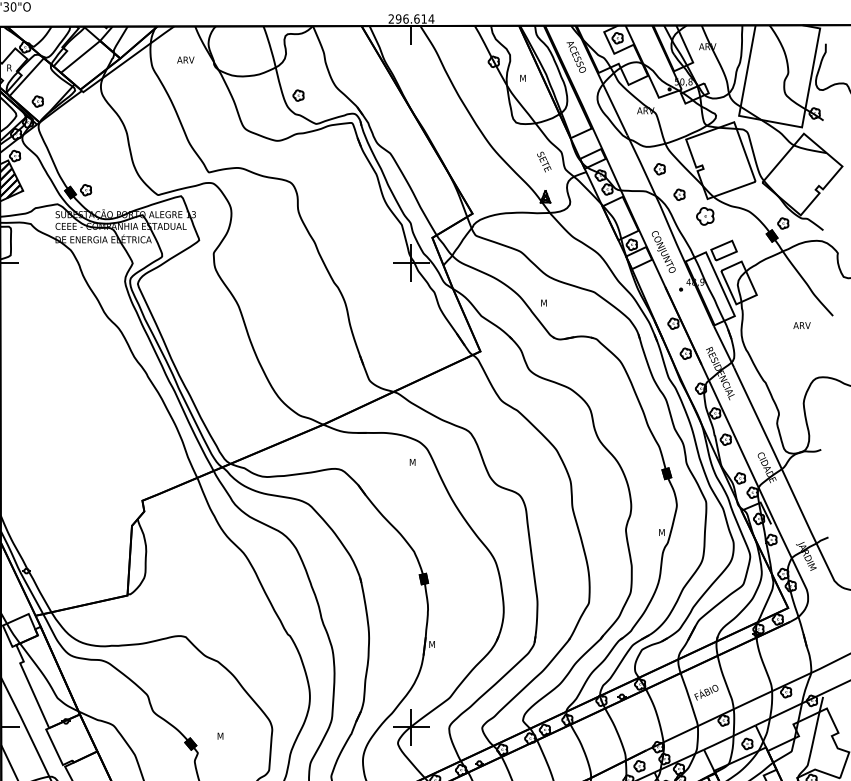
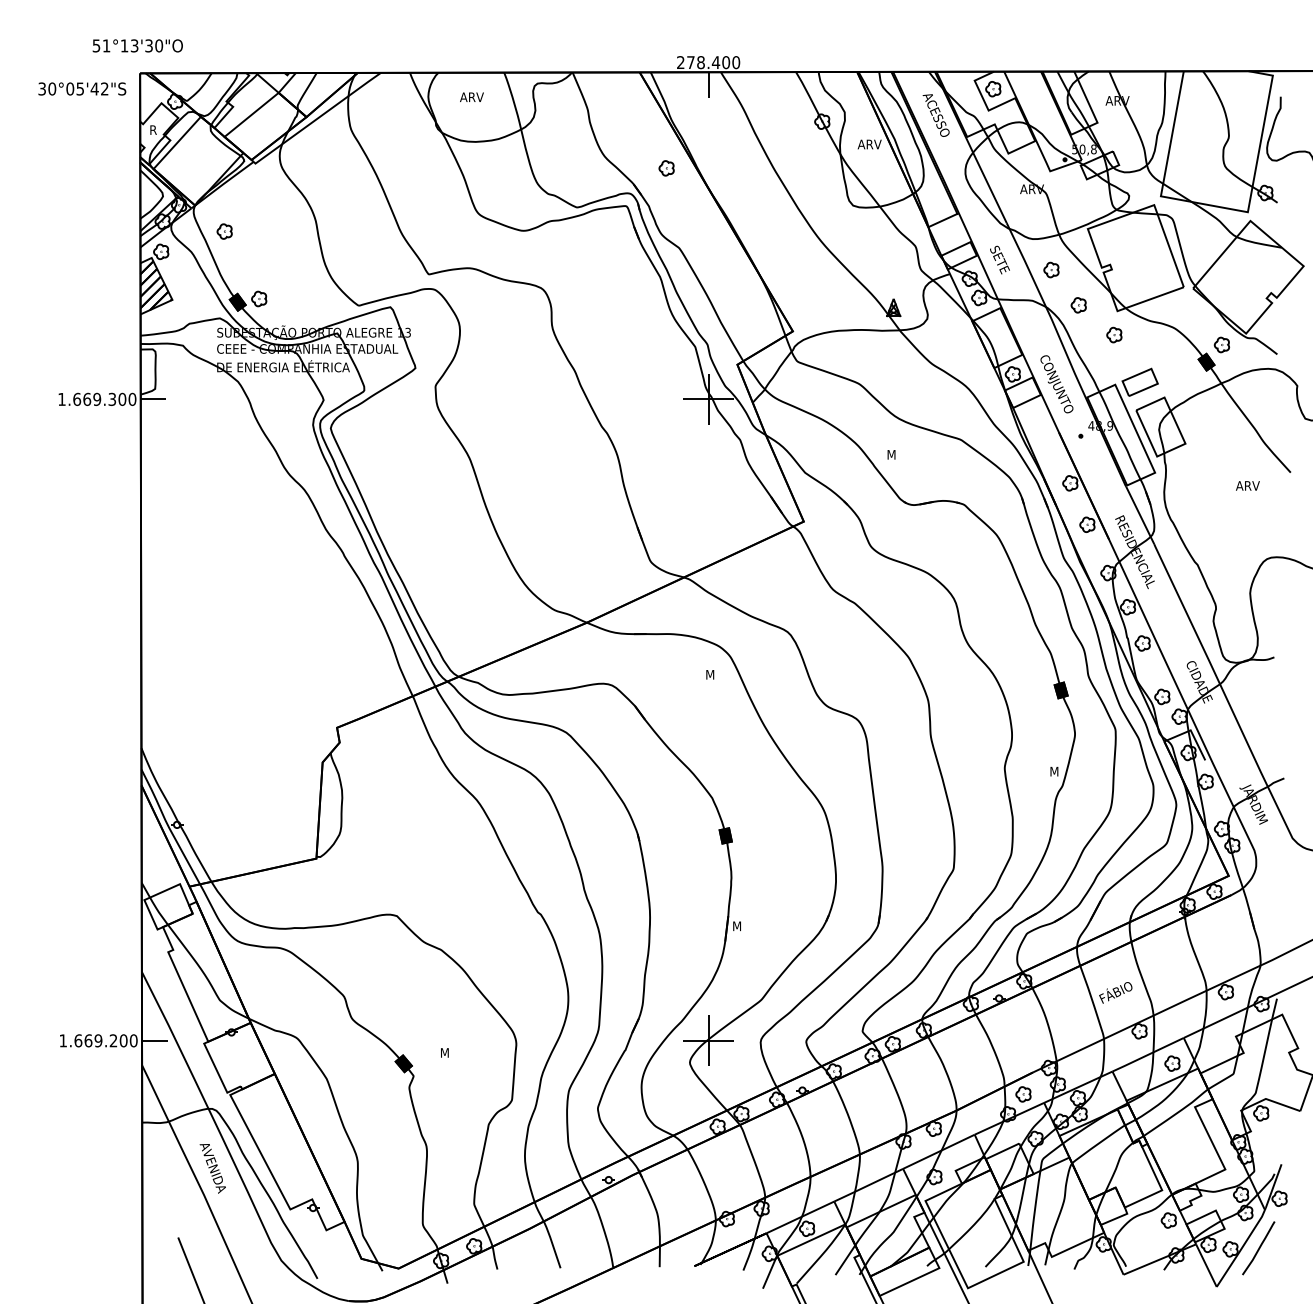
text: (415, 18) -> (713, 62), 296.614 -> 278.400
text: (185, 59) -> (471, 96), moved
text: (528, 78) -> (869, 144), M -> ARV
part: (298, 95) -> (666, 168), moved
part: (37, 101) -> (224, 231), moved
text: (543, 161) -> (999, 259), moved
part: (705, 215) -> (1114, 334), size x0.62

